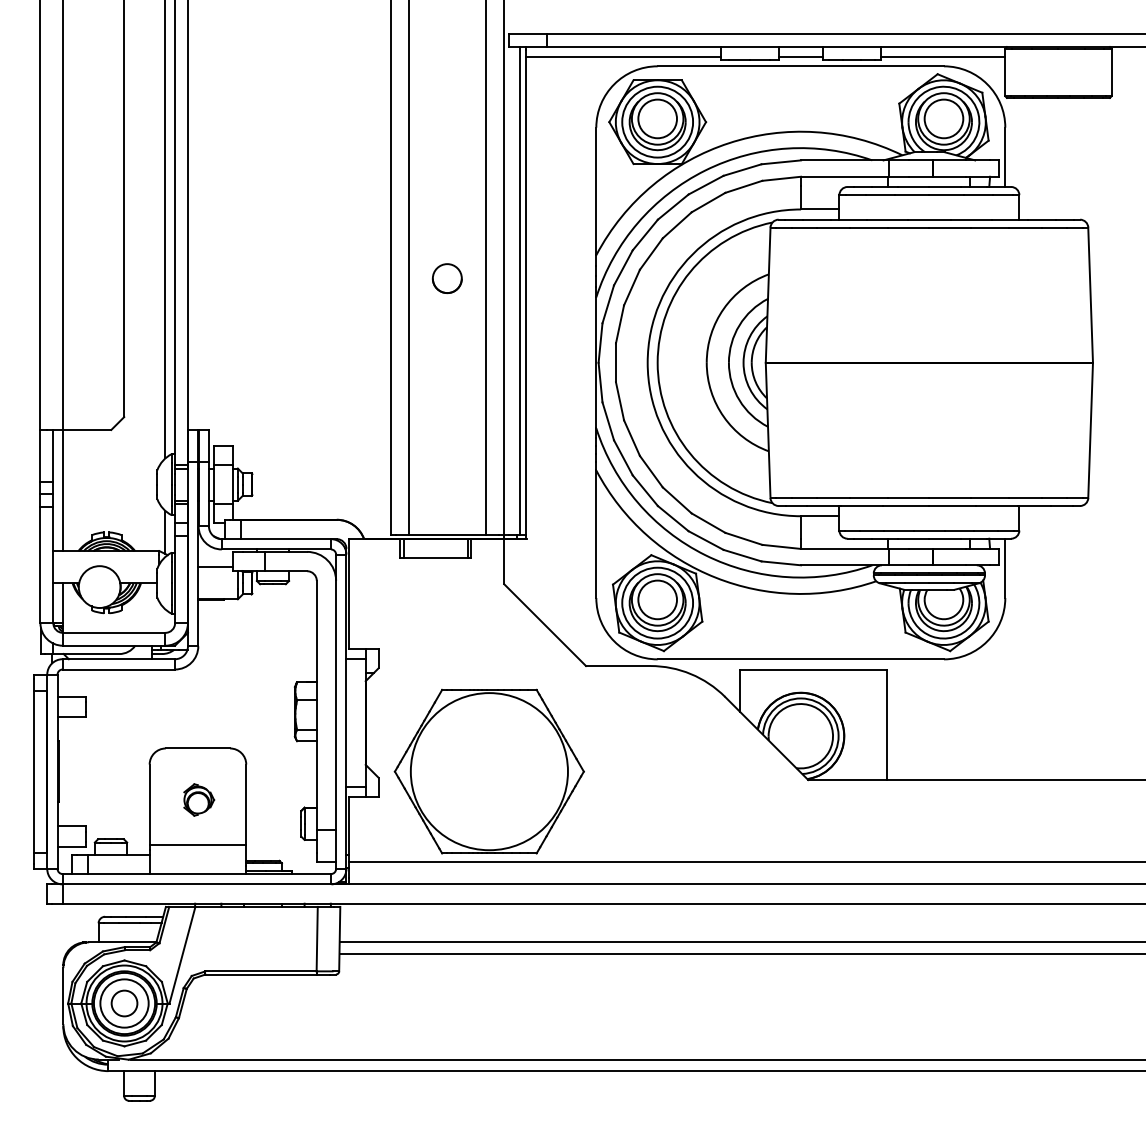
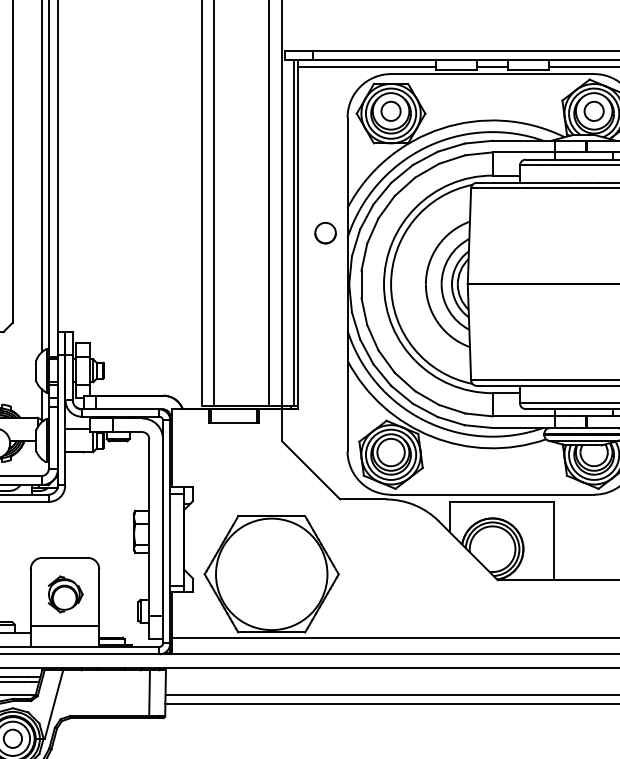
circle: (657, 118) -> (390, 111), size x0.7
circle: (943, 118) -> (593, 111), size x0.7
part: (446, 278) -> (325, 233), moved
part: (199, 799) -> (66, 594), size x1.6

